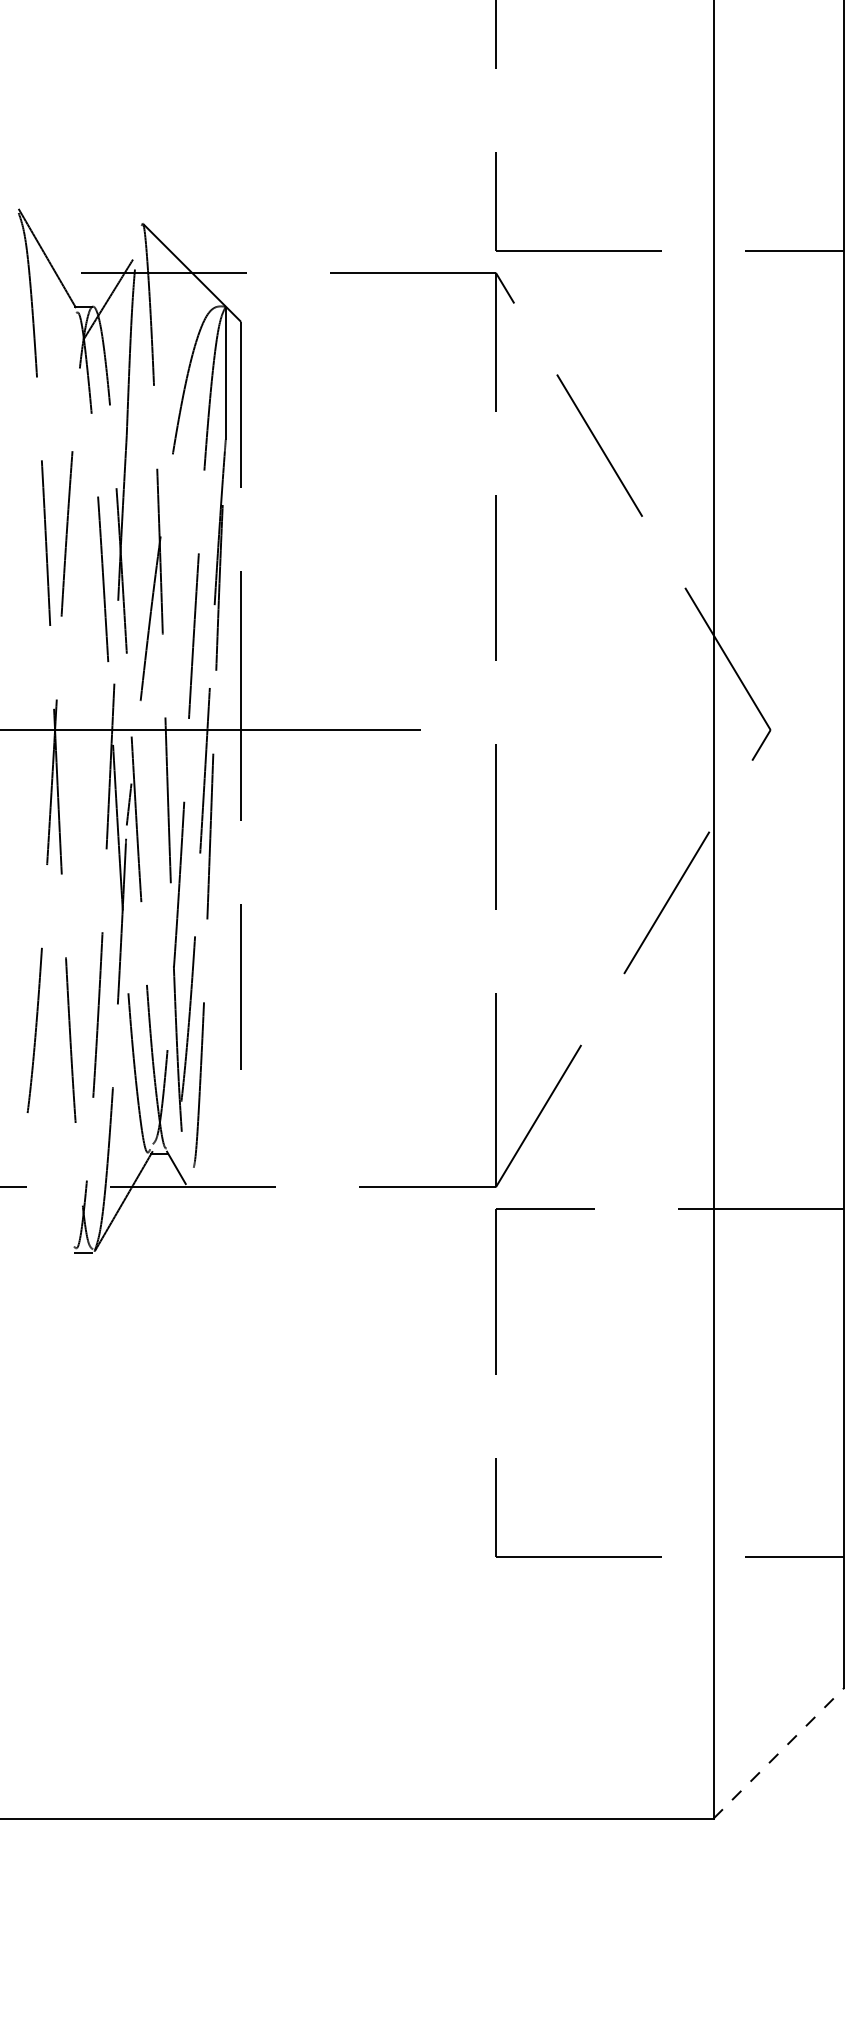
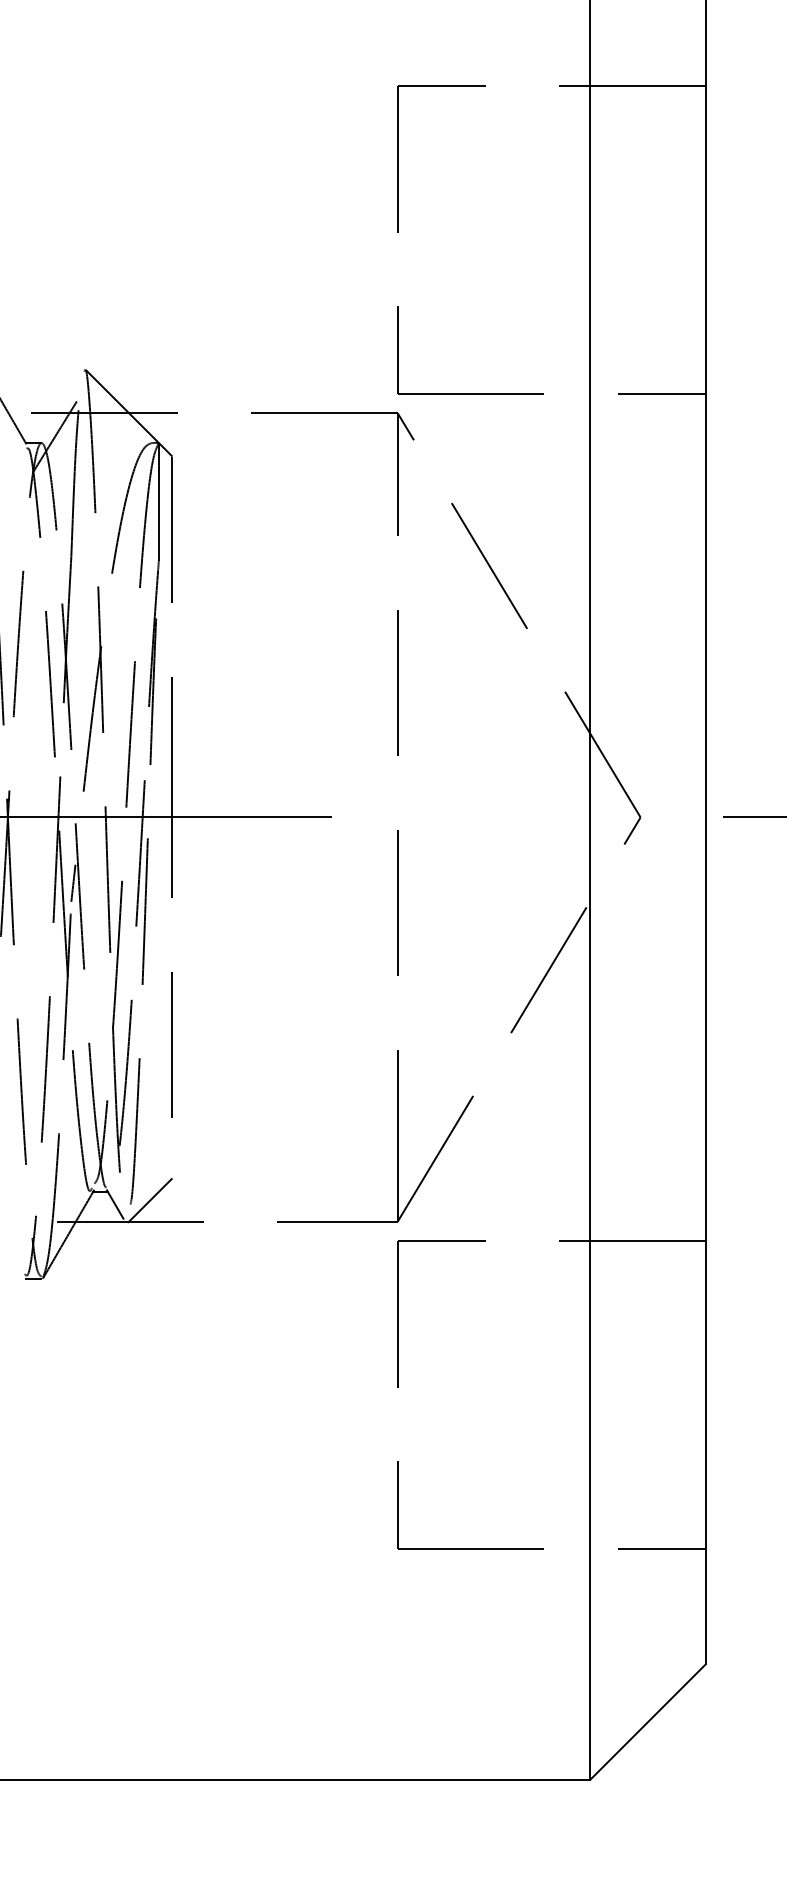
line: (215, 1163) -> (149, 1200), added
line: (778, 1753) -> (647, 1722), dashed -> solid

